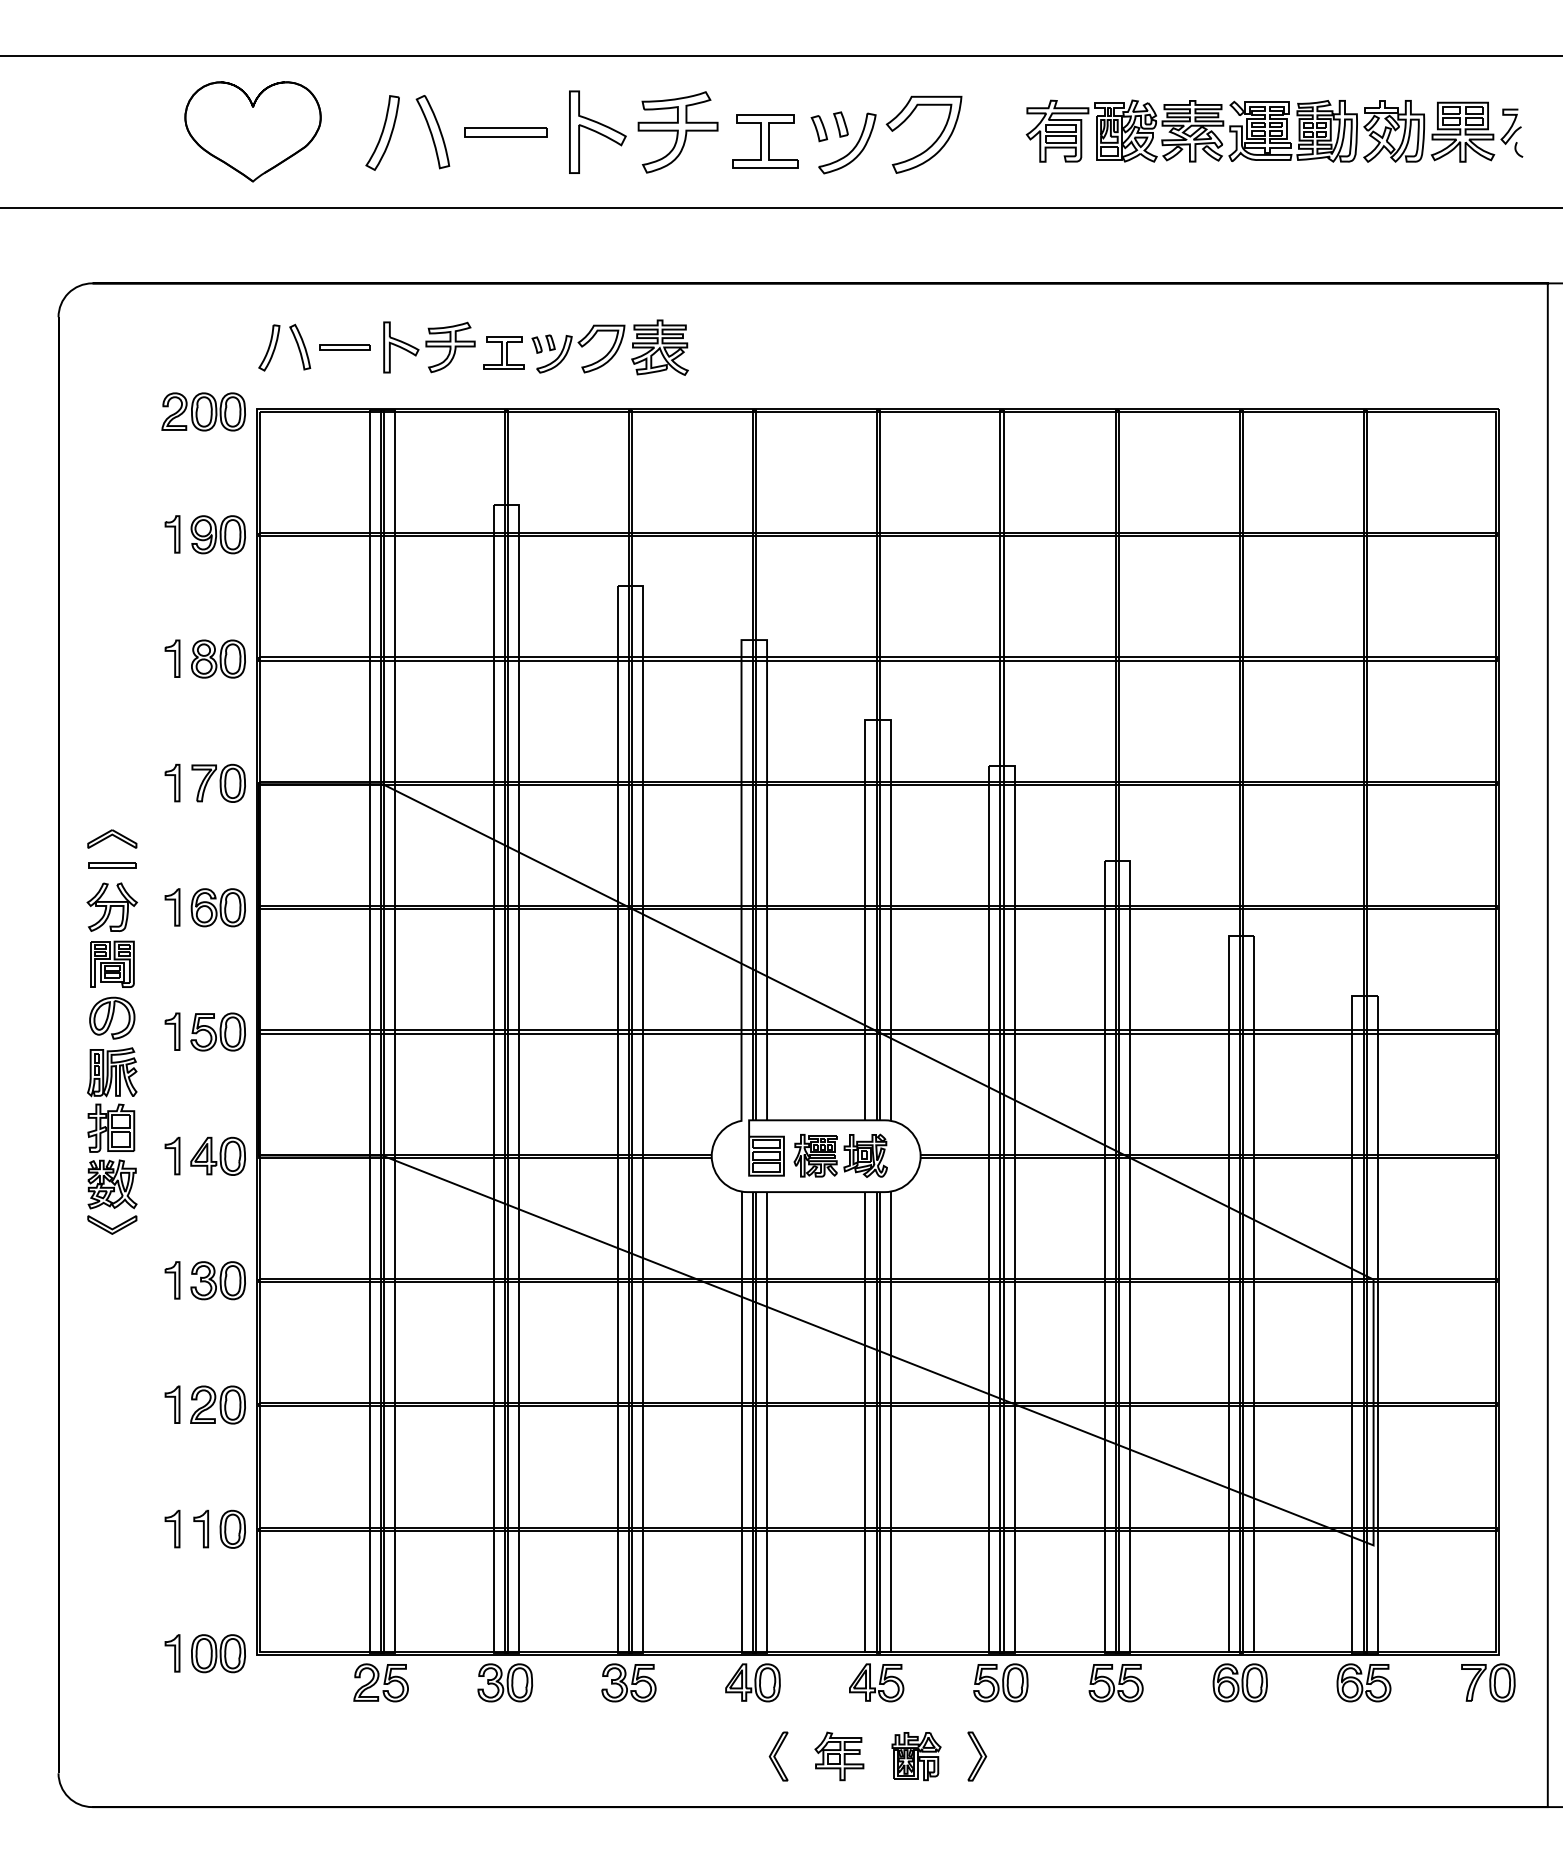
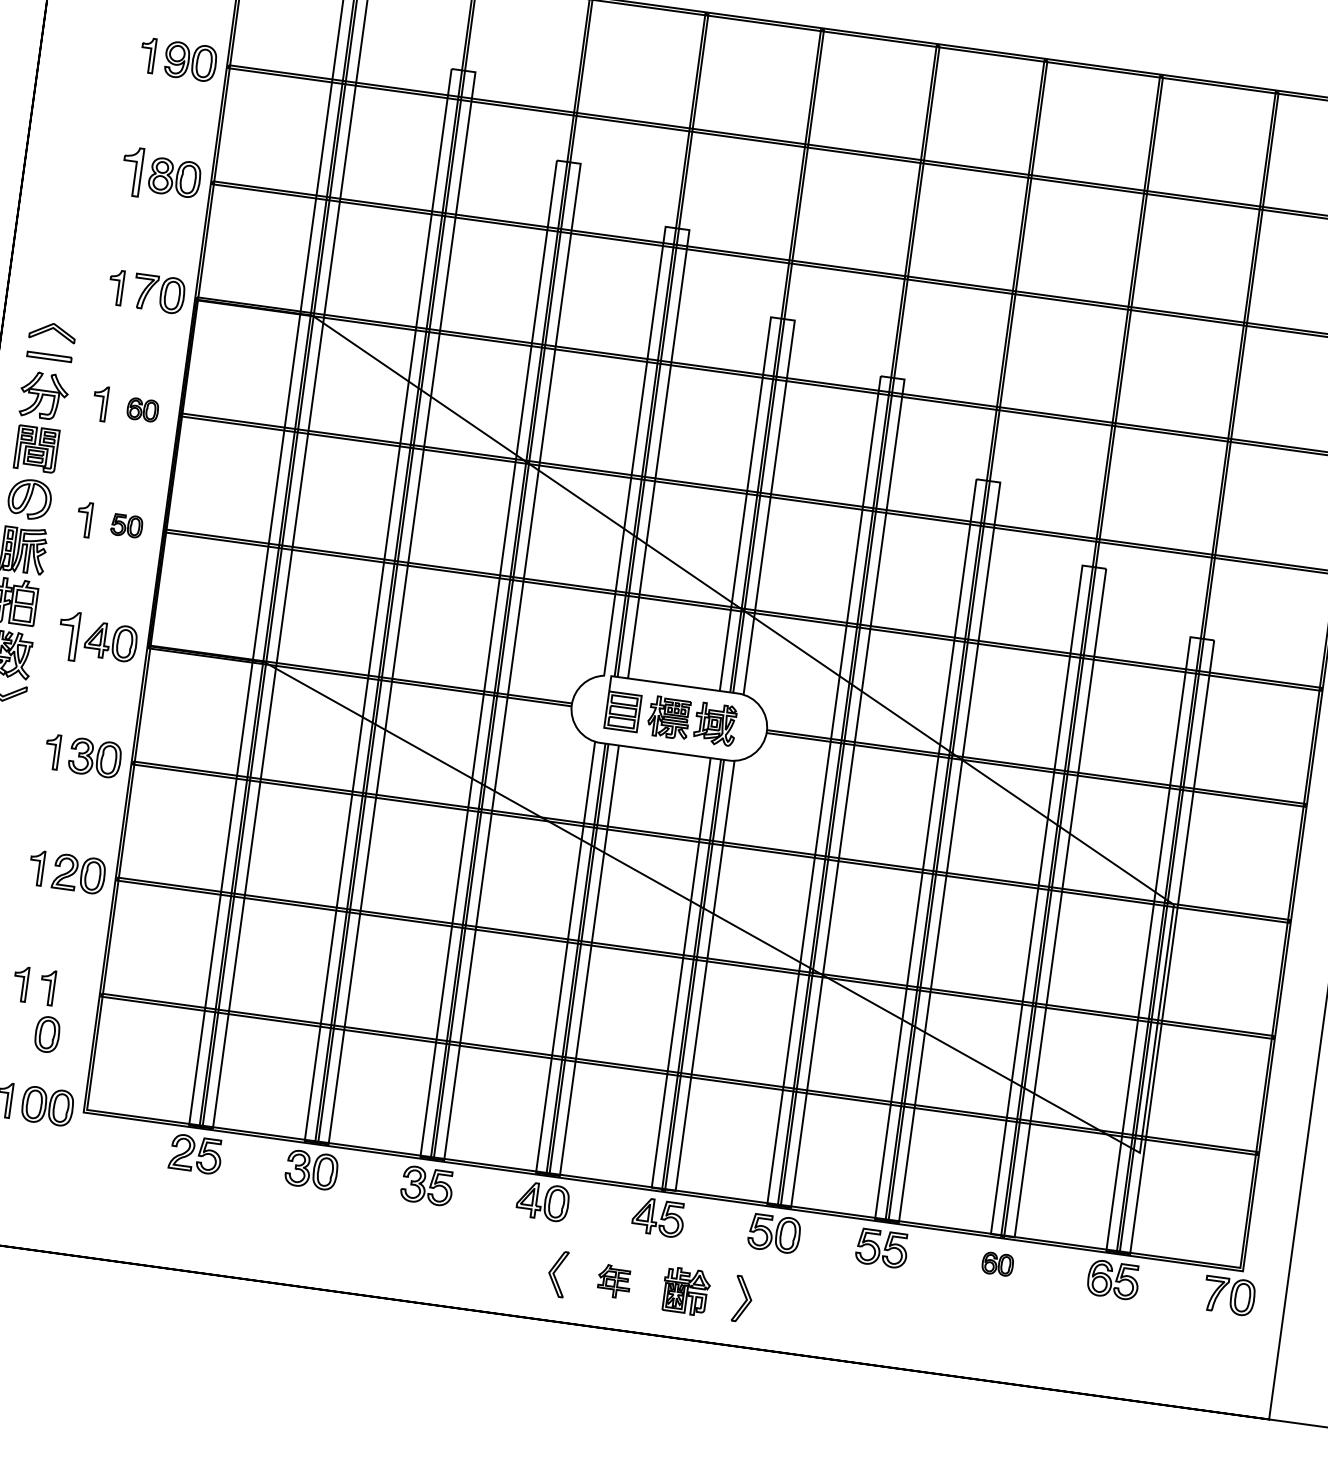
part: (172, 658) -> (132, 171), size x1.4
part: (217, 907) -> (142, 409), size x0.6
part: (217, 1031) -> (126, 525), size x0.6
part: (172, 1155) -> (68, 635), size x1.4
part: (232, 1528) -> (47, 1033), moved
part: (1239, 1682) -> (997, 1263), size x0.6
part: (839, 1756) -> (614, 1281), size x0.7

